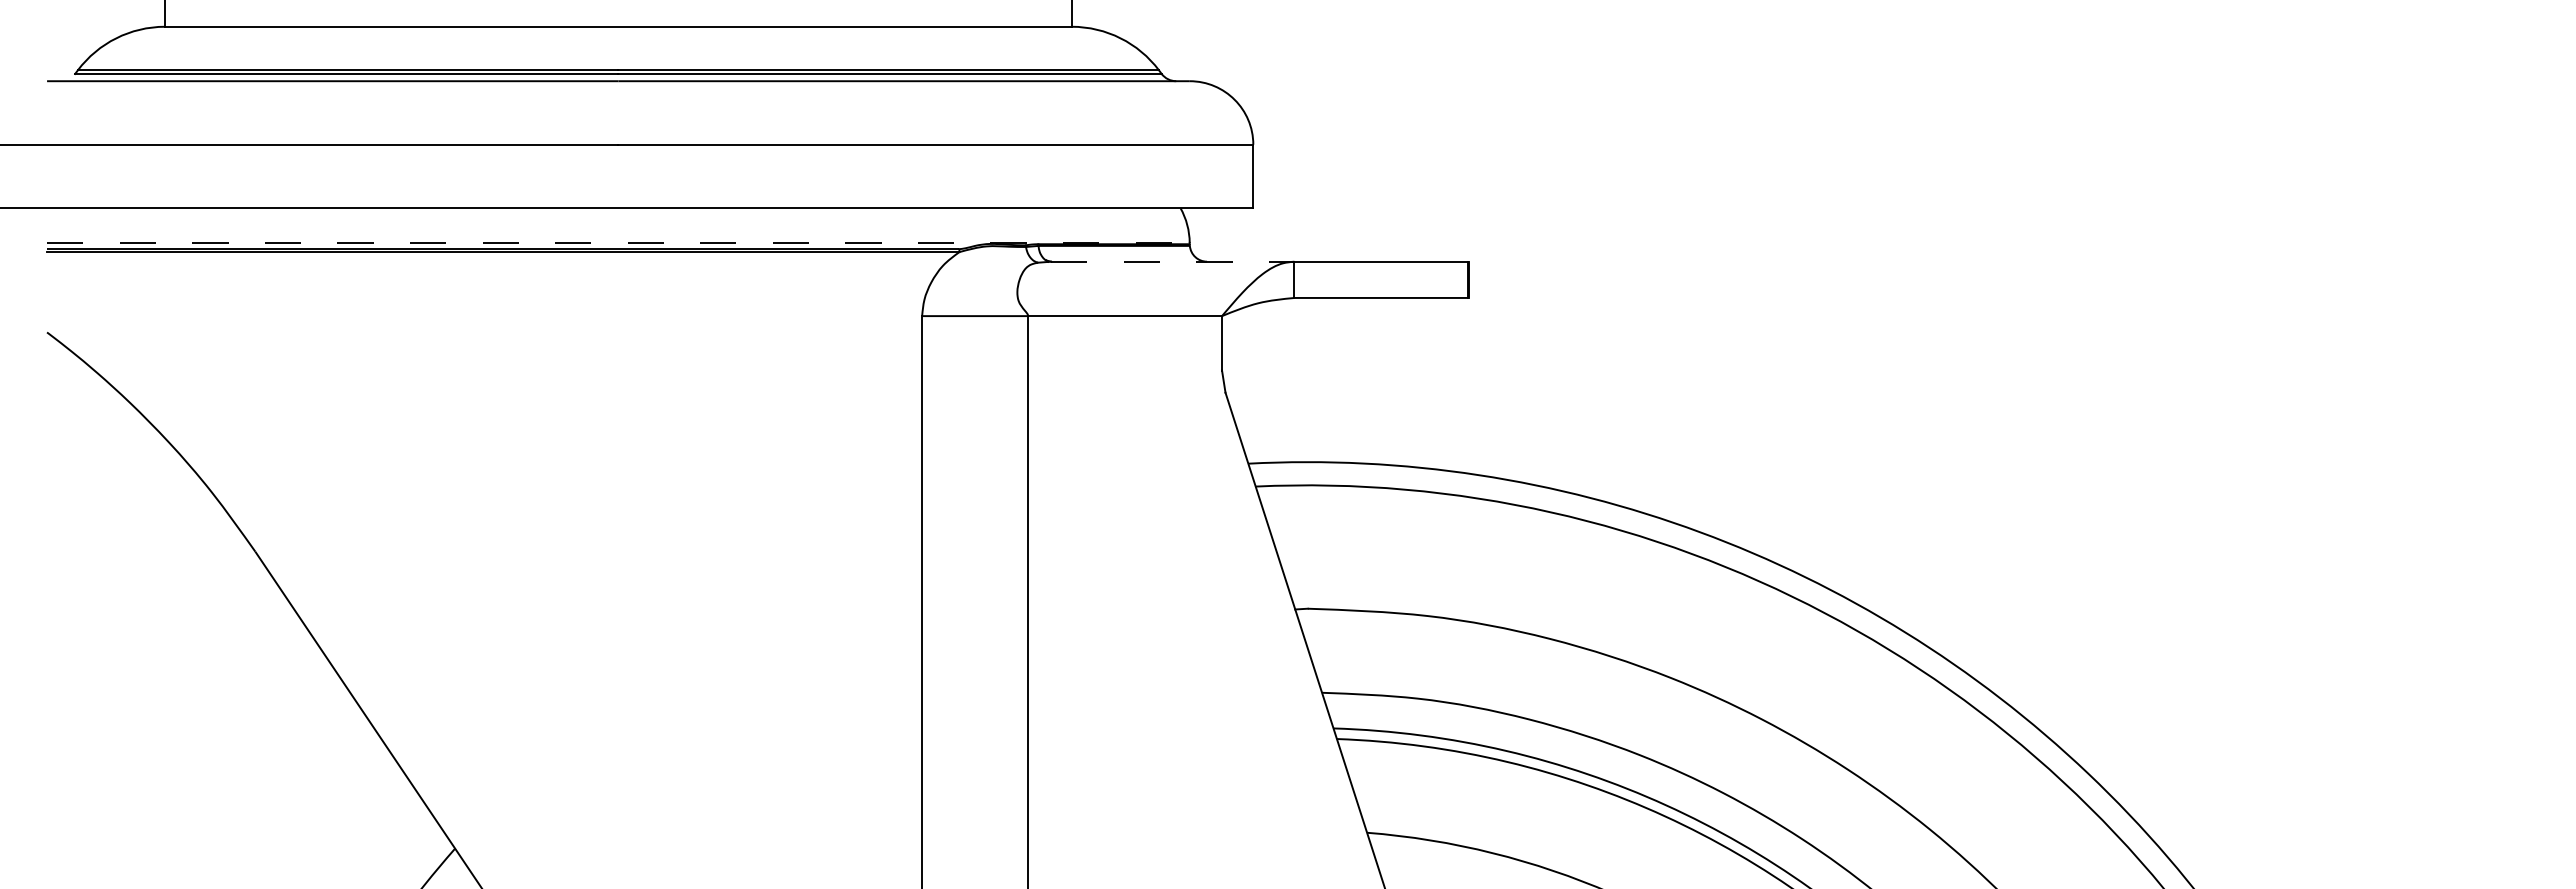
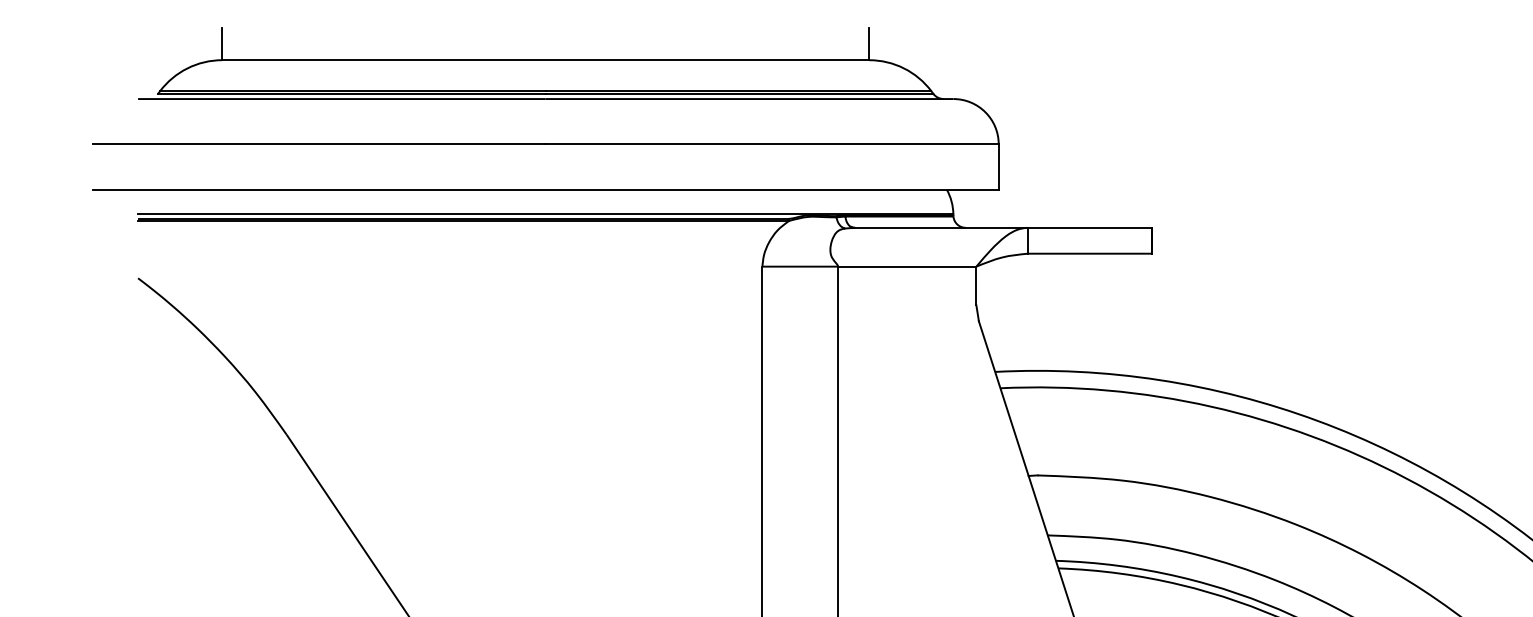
line: (618, 242) -> (545, 214), dashed -> solid
line: (1172, 261) -> (941, 227), dashed -> solid

